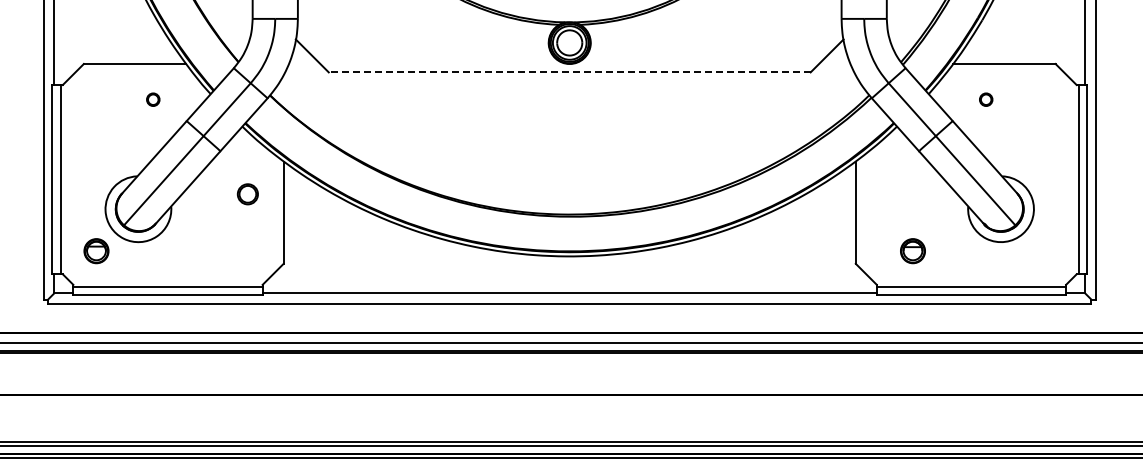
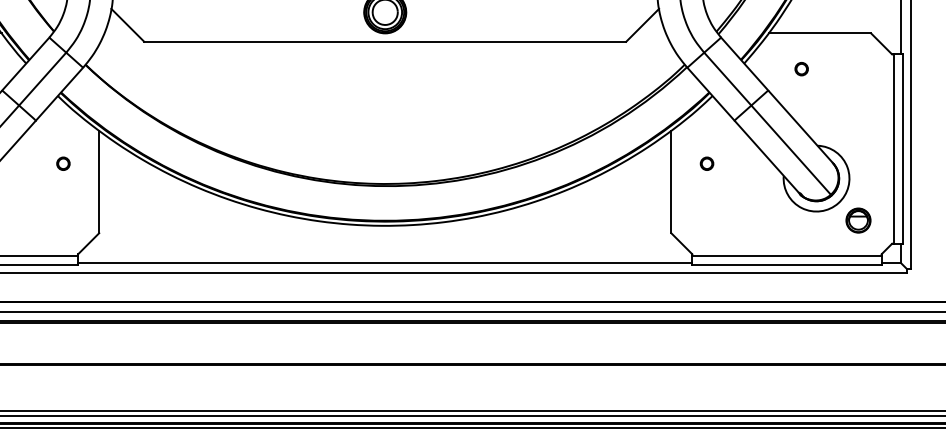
line: (569, 72) -> (385, 41), dashed -> solid
part: (247, 194) -> (63, 163), size x0.62
circle: (891, 194) -> (707, 163), added
part: (912, 251) -> (858, 220), moved

